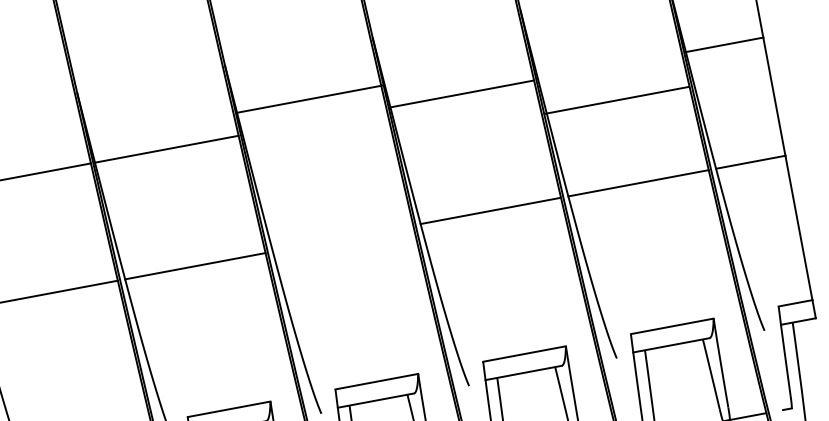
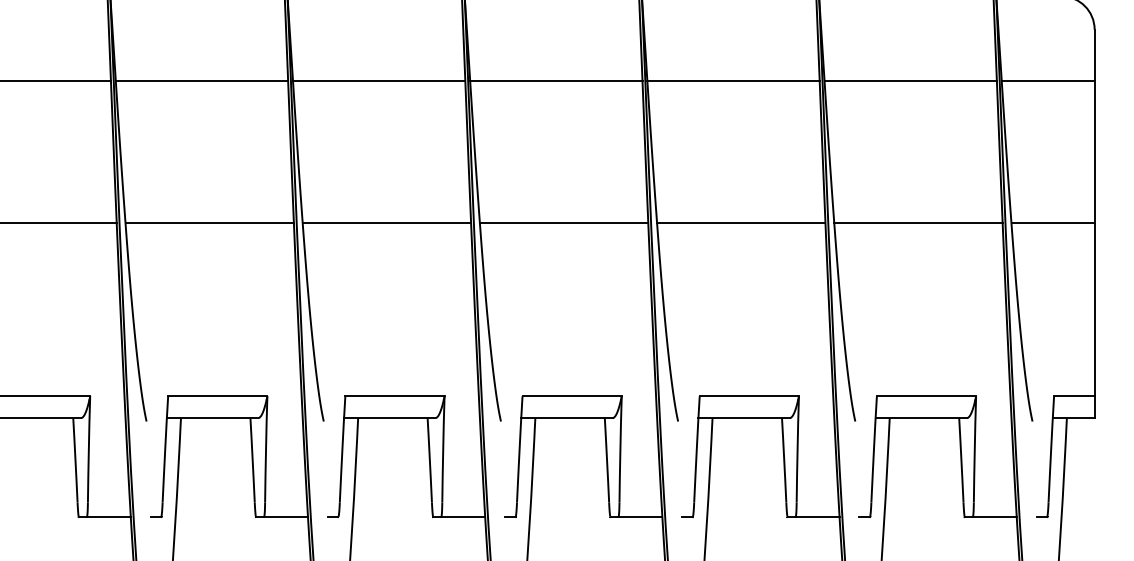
line: (310, 99) -> (556, 81), moved
line: (616, 100) -> (910, 81), moved
line: (342, 238) -> (563, 223), added

